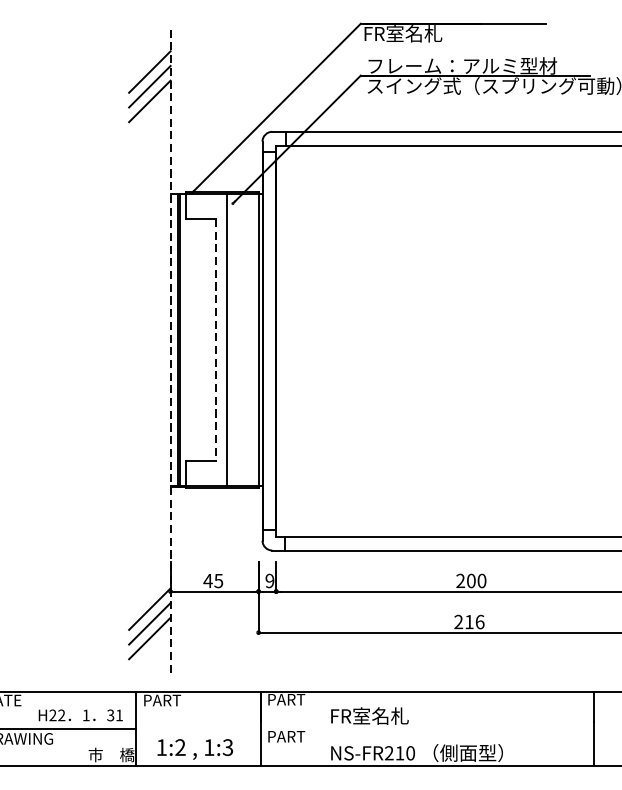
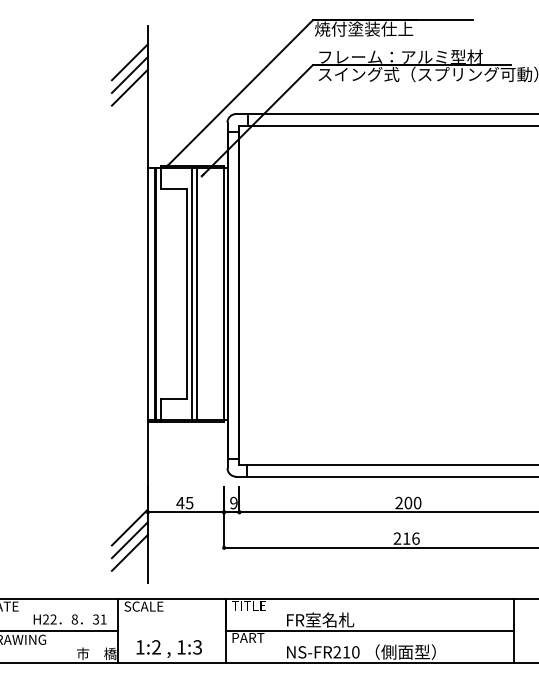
text: (420, 33) -> (364, 28), FR室名札 -> 焼付塗装仕上
line: (215, 340) -> (186, 294), dashed -> solid
line: (220, 340) -> (191, 294), added
line: (170, 351) -> (147, 304), dashed -> solid
text: (286, 699) -> (248, 605), PART -> TITLE
text: (165, 700) -> (143, 606), PART -> SCALE
text: (85, 715) -> (74, 619), 1 -> 8
line: (427, 729) -> (370, 631), added

